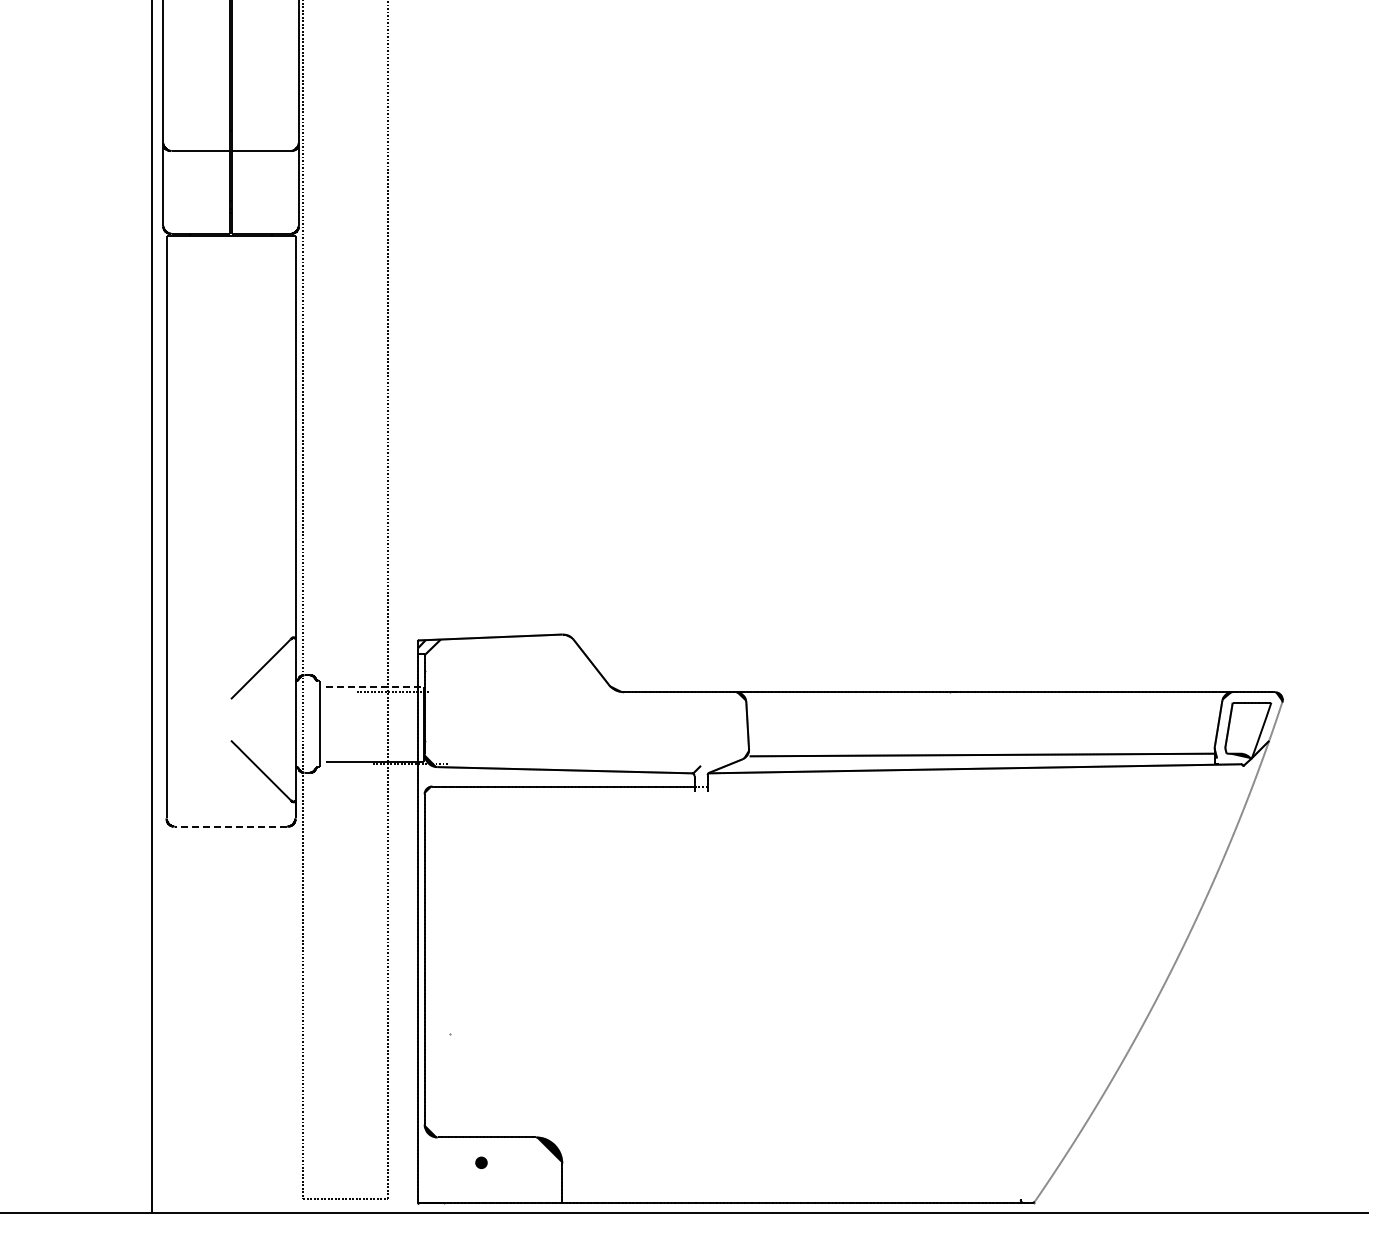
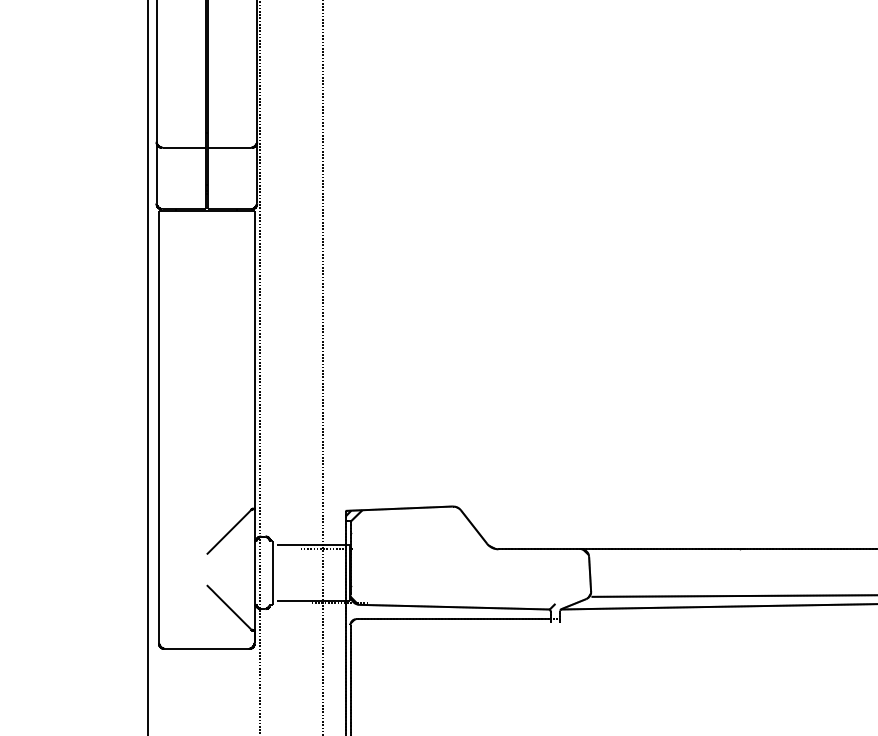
line: (375, 686) -> (314, 545), dashed -> solid
line: (230, 826) -> (206, 648), dashed -> solid

